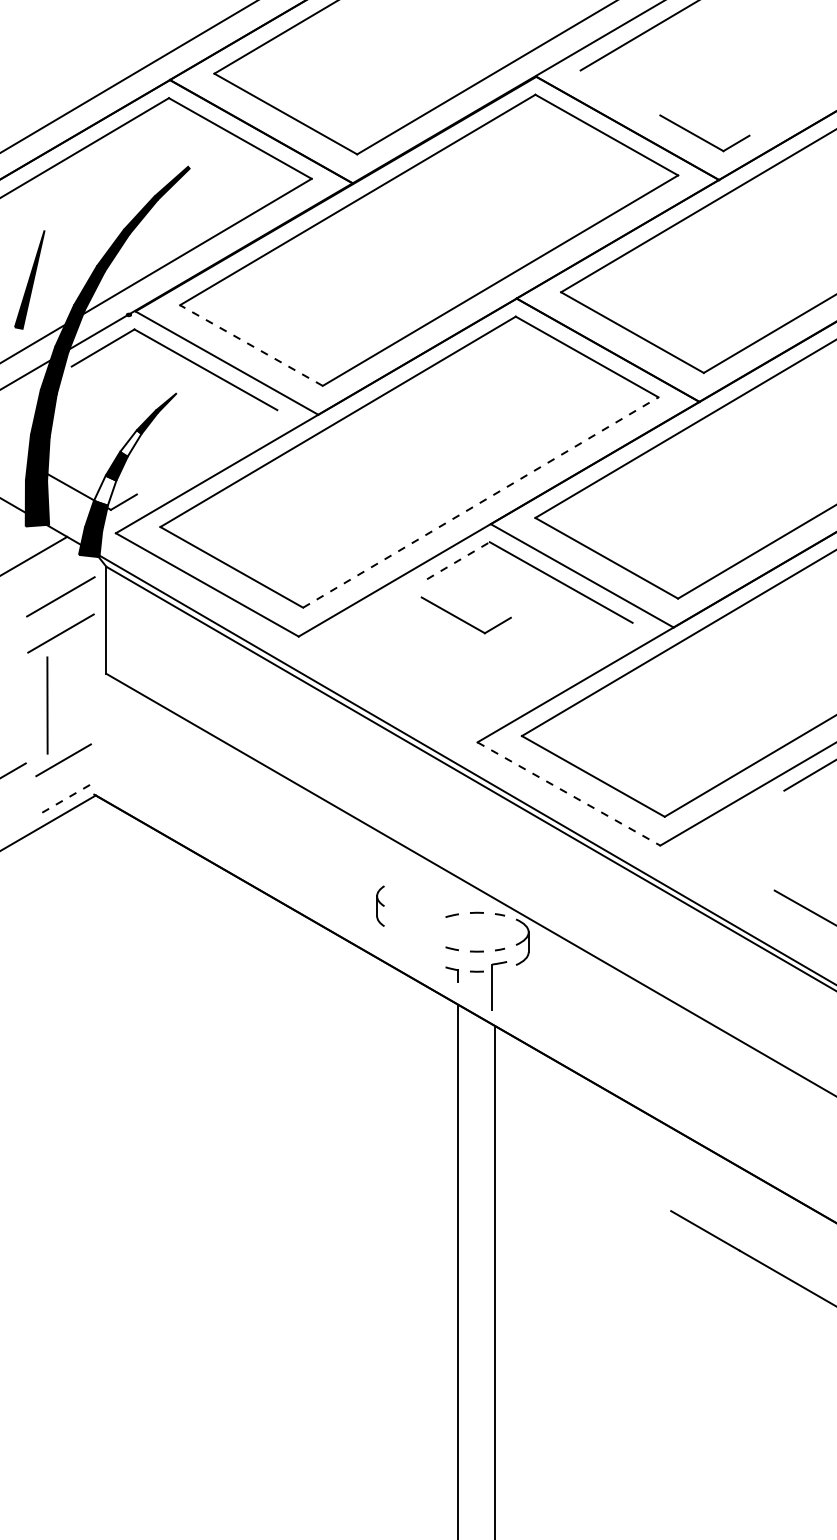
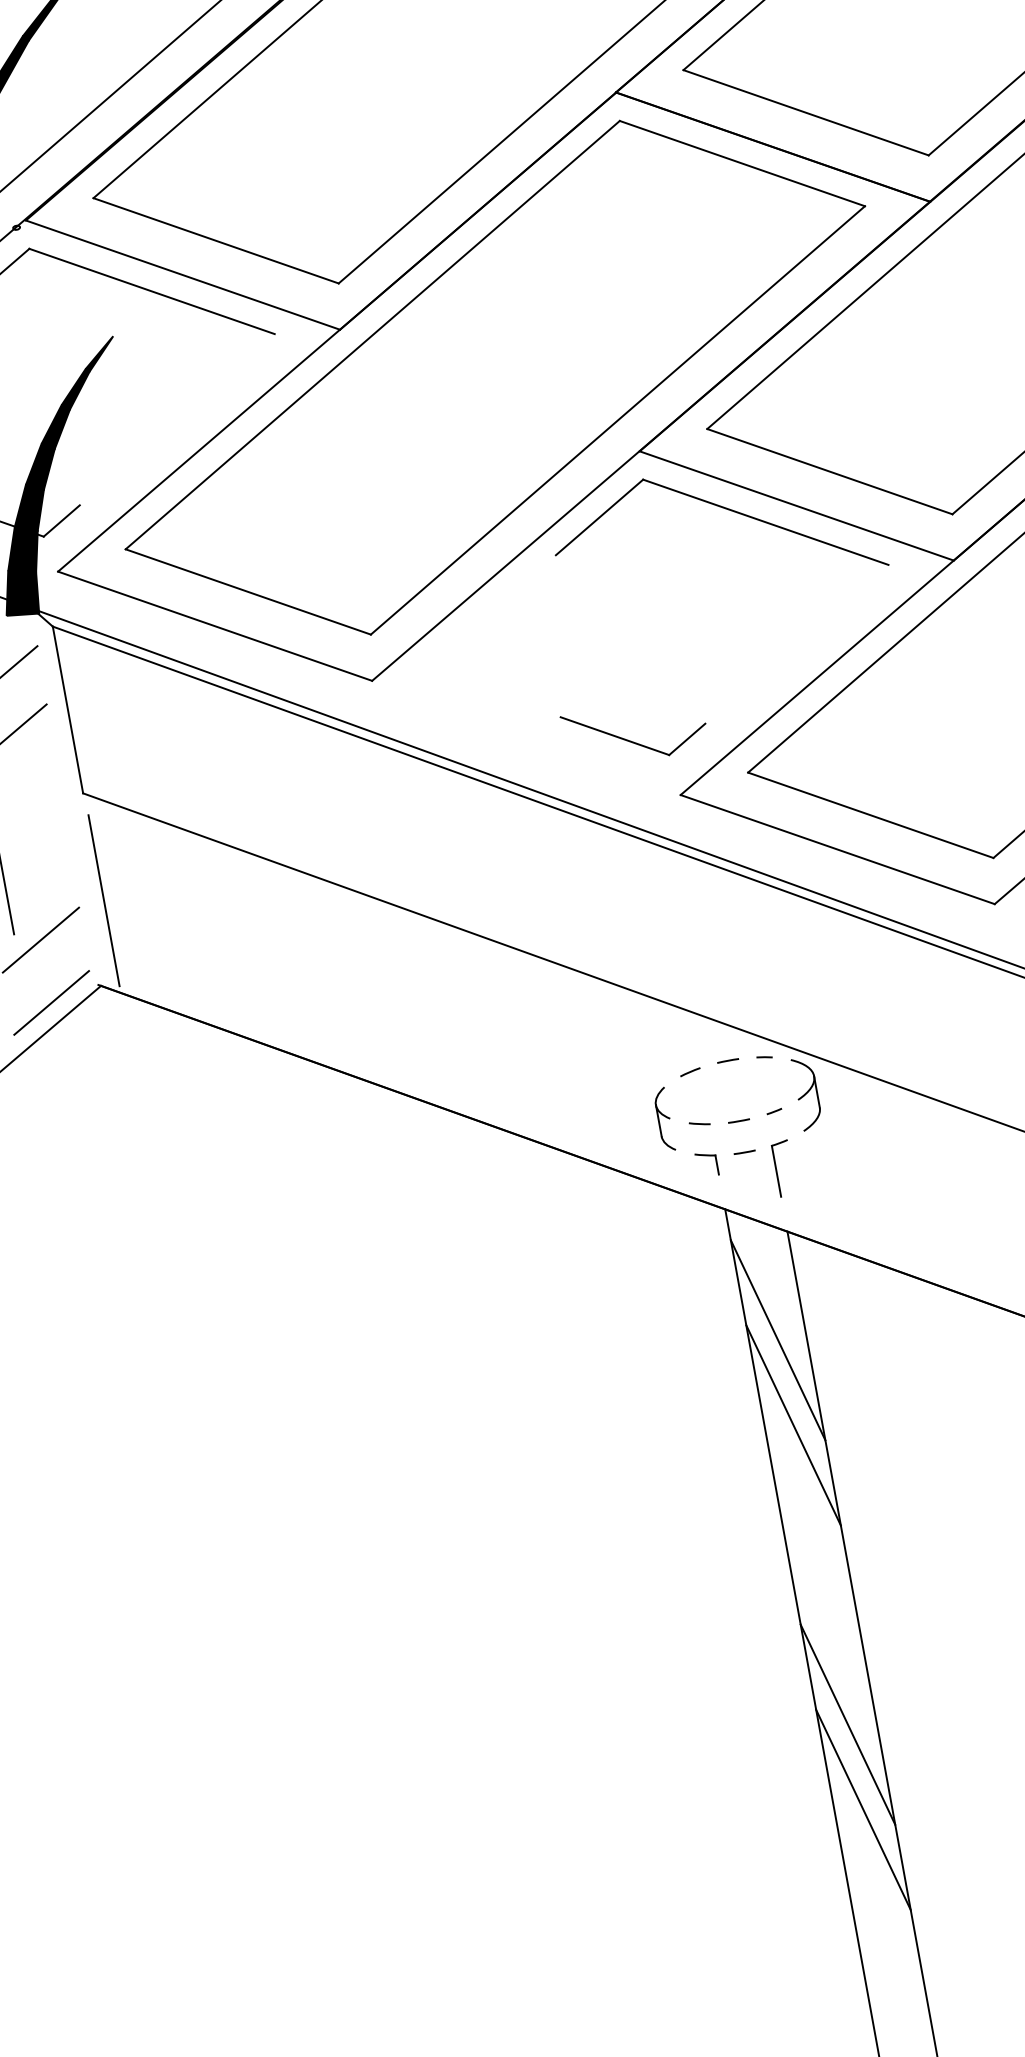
line: (251, 345) -> (216, 240), dashed -> solid
fill: (130, 443) -> (55, 427), added
fill: (104, 490) -> (28, 508), added
line: (481, 502) -> (618, 420), dashed -> solid
line: (458, 560) -> (599, 517), dashed -> solid
part: (465, 615) -> (633, 732), moved
line: (107, 742) -> (104, 900), added
line: (568, 794) -> (837, 850), dashed -> solid
line: (62, 800) -> (50, 1003), dashed -> solid
part: (380, 905) -> (663, 1118), moved
part: (499, 985) -> (783, 1167), size x0.71
line: (476, 1091) -> (777, 1339), added
line: (476, 1146) -> (793, 1424), added
line: (476, 1338) -> (847, 1724), added
line: (476, 1393) -> (863, 1809), added

